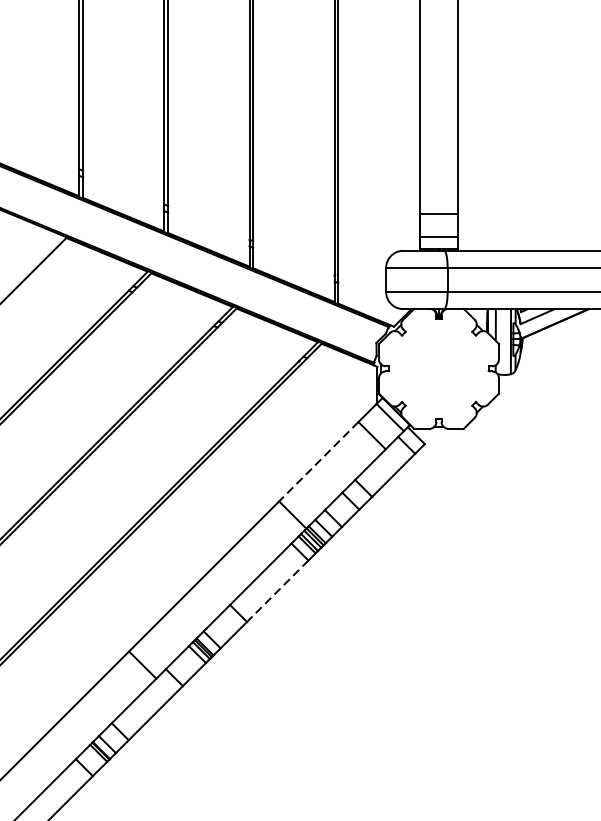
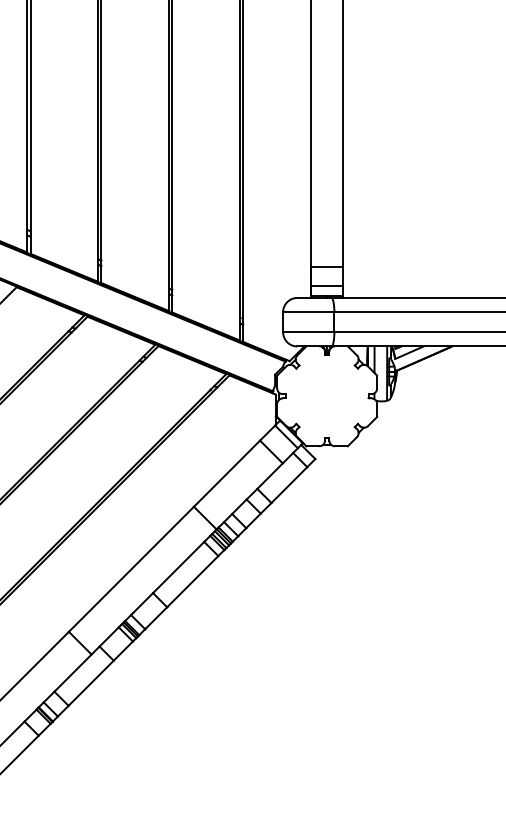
line: (319, 461) -> (227, 473), dashed -> solid
line: (277, 592) -> (192, 582), dashed -> solid

